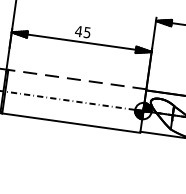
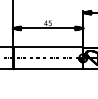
line: (77, 80) -> (48, 47), dashed -> solid

